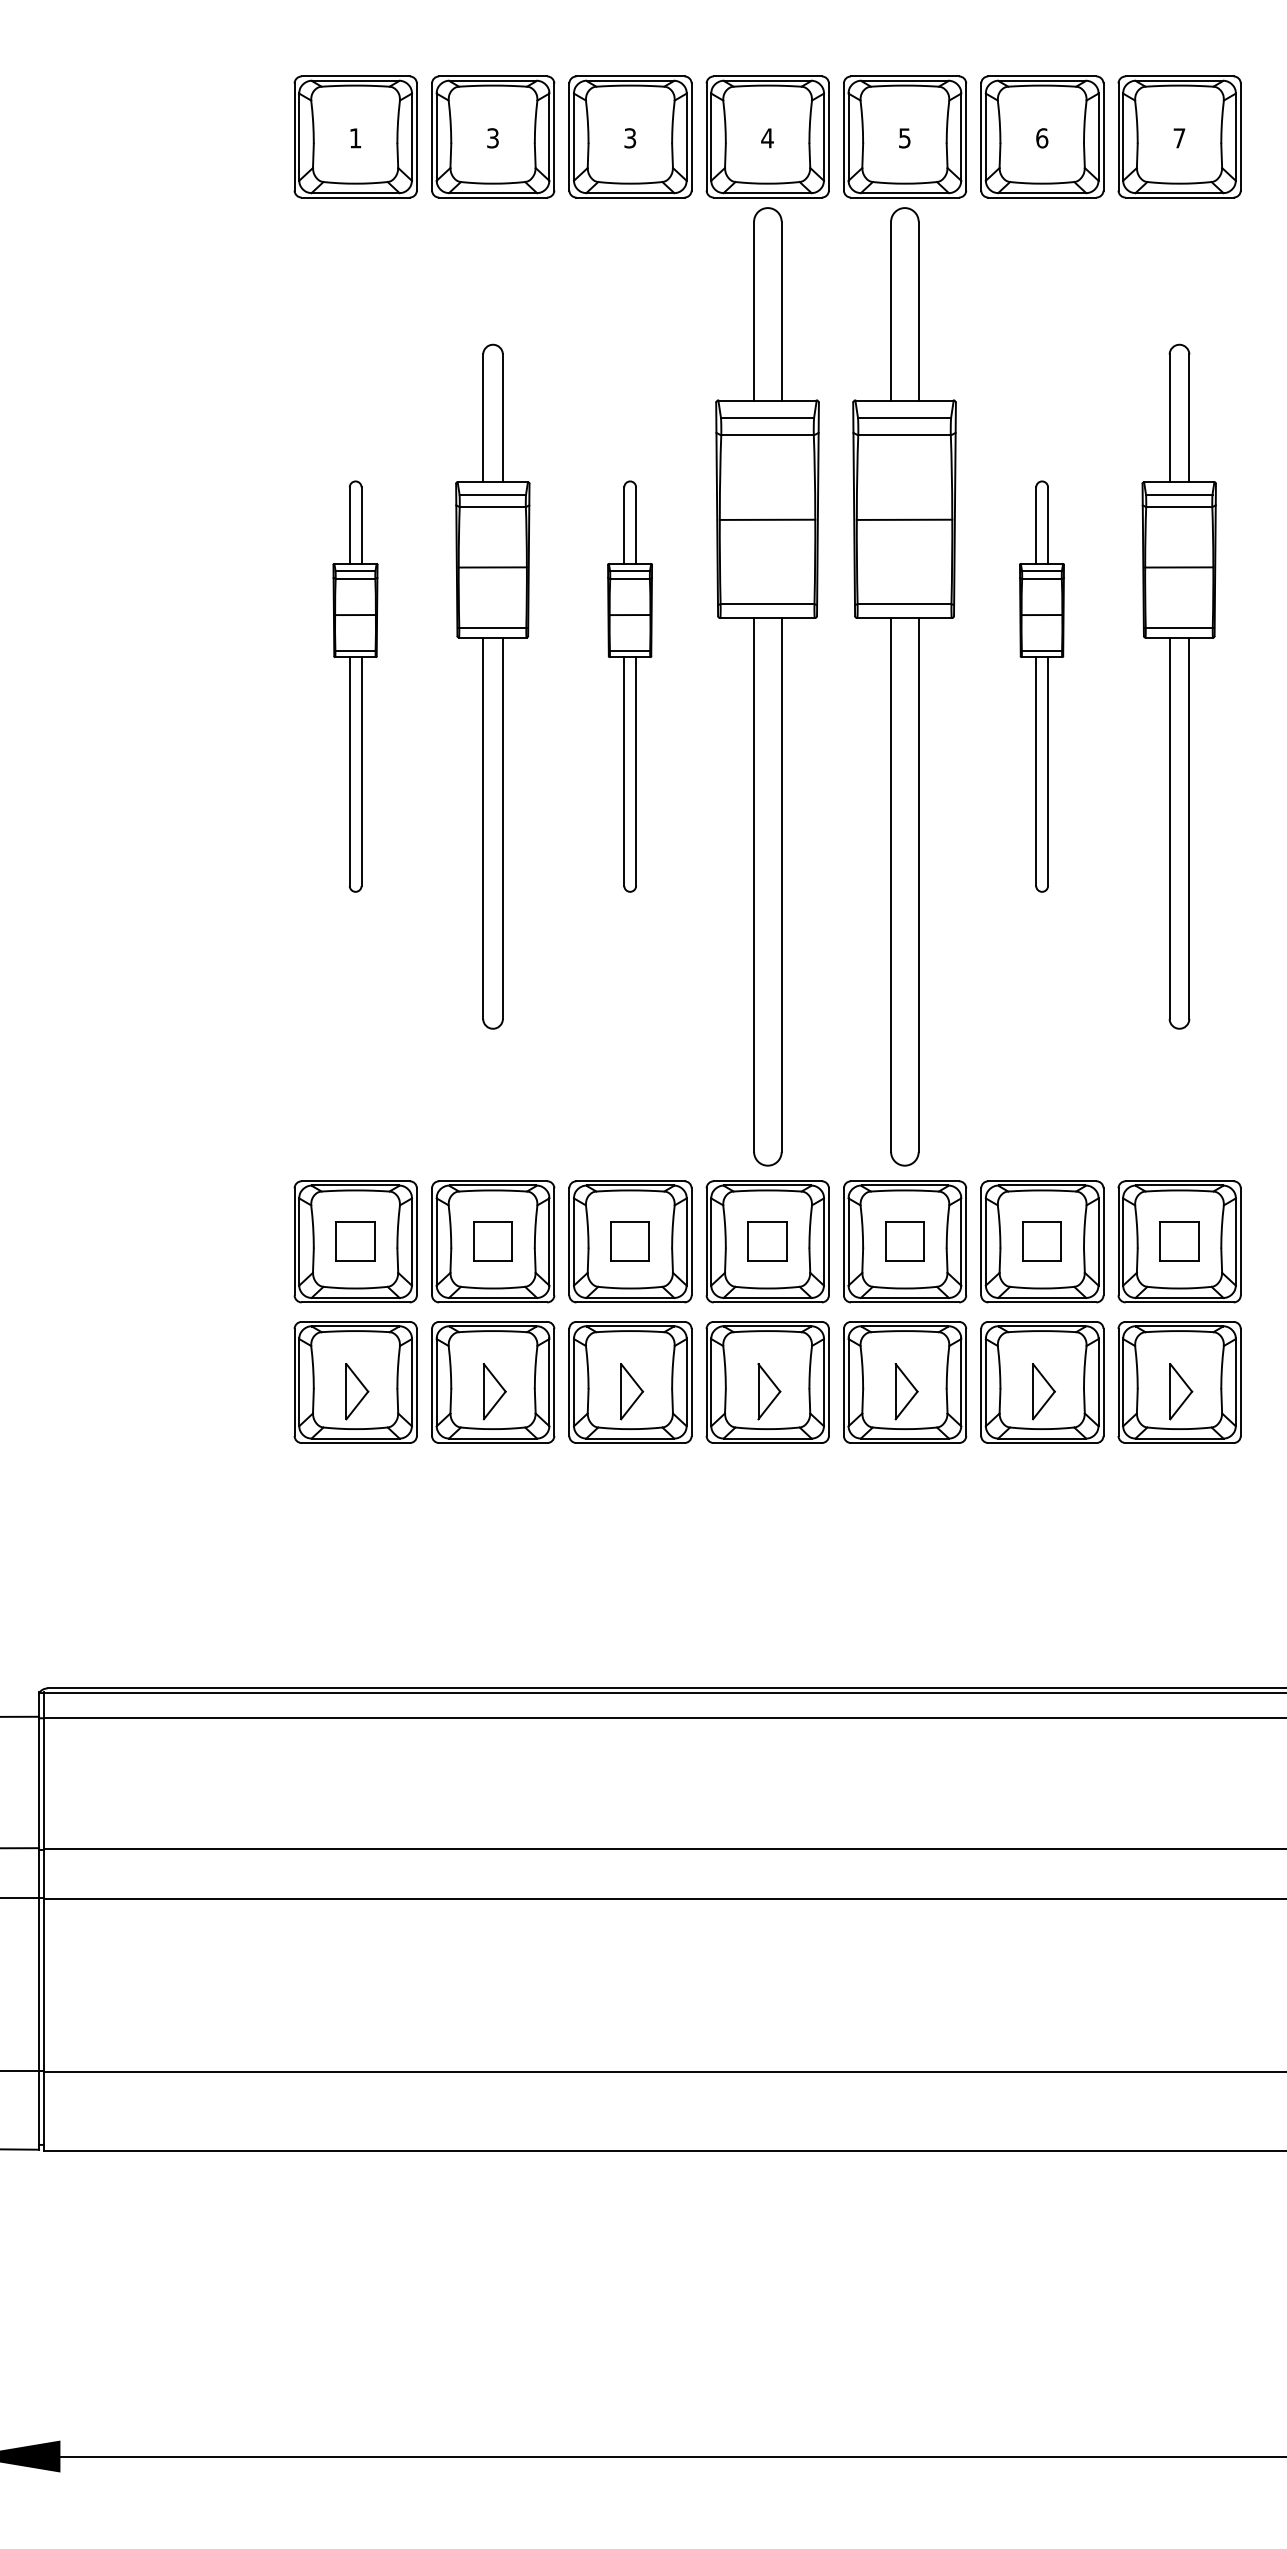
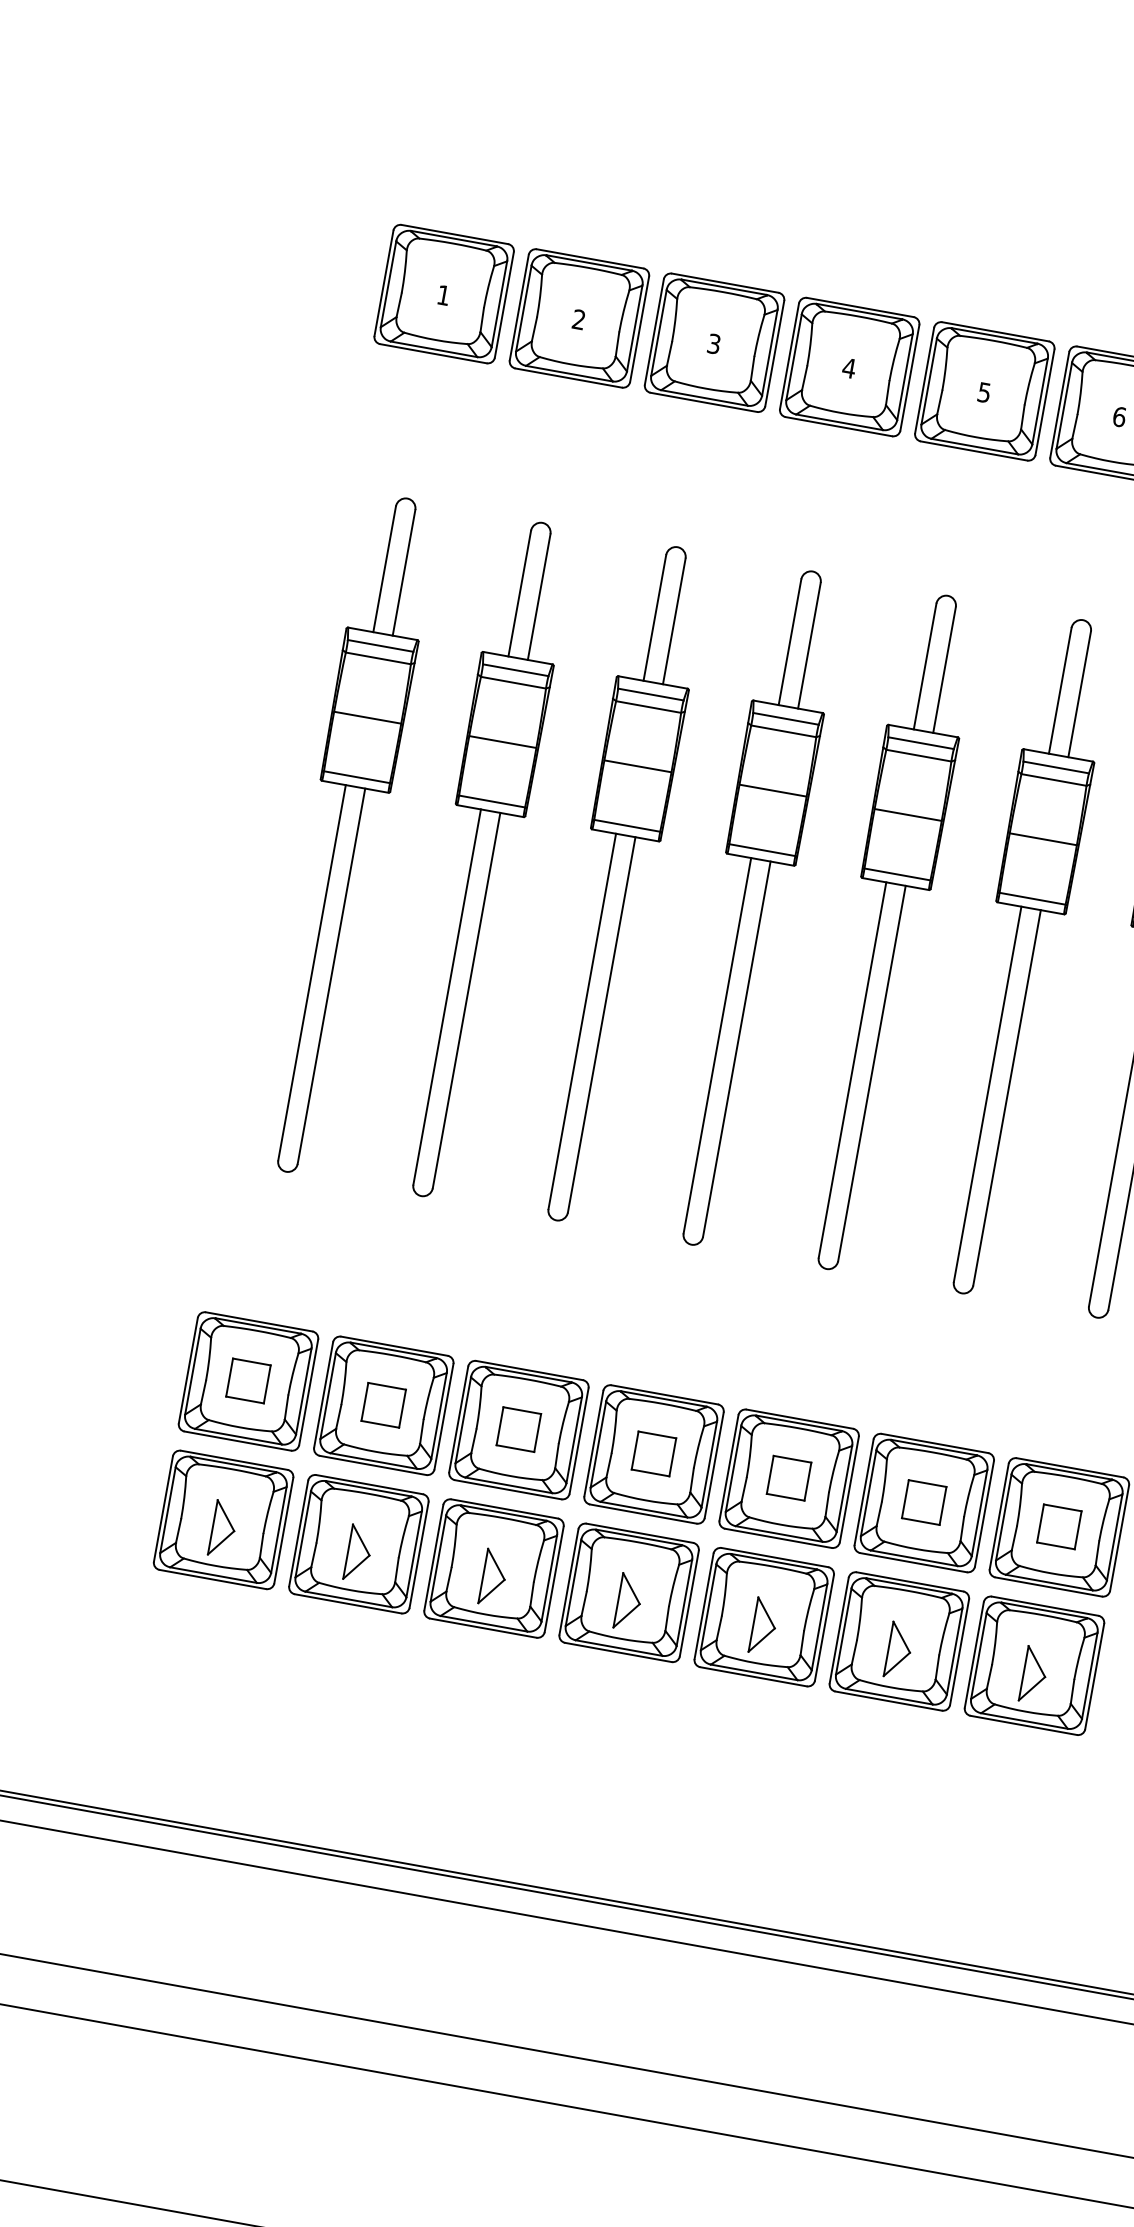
text: (492, 138) -> (578, 319), 3 -> 2
part: (355, 686) -> (346, 834), size x1.67
part: (629, 686) -> (616, 883), size x1.67
part: (766, 686) -> (751, 907), size x0.71
part: (904, 686) -> (886, 932), size x0.71
part: (1041, 686) -> (1021, 956), size x1.67

